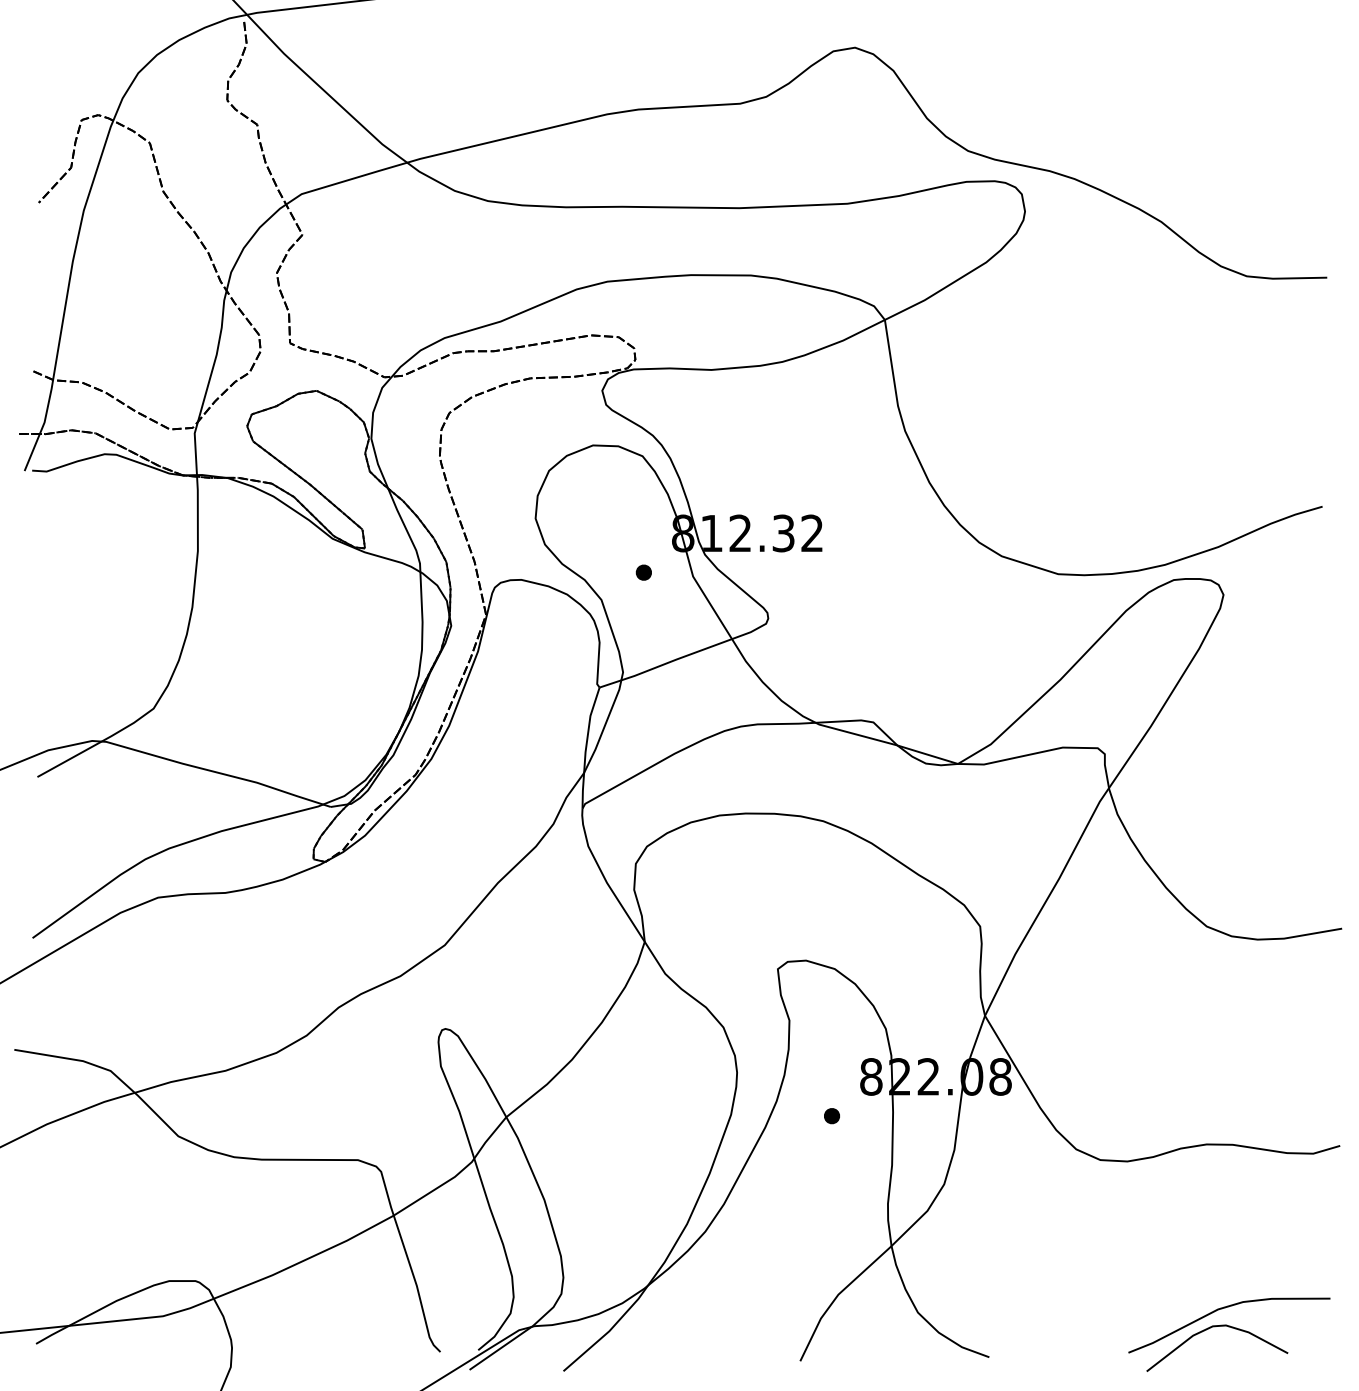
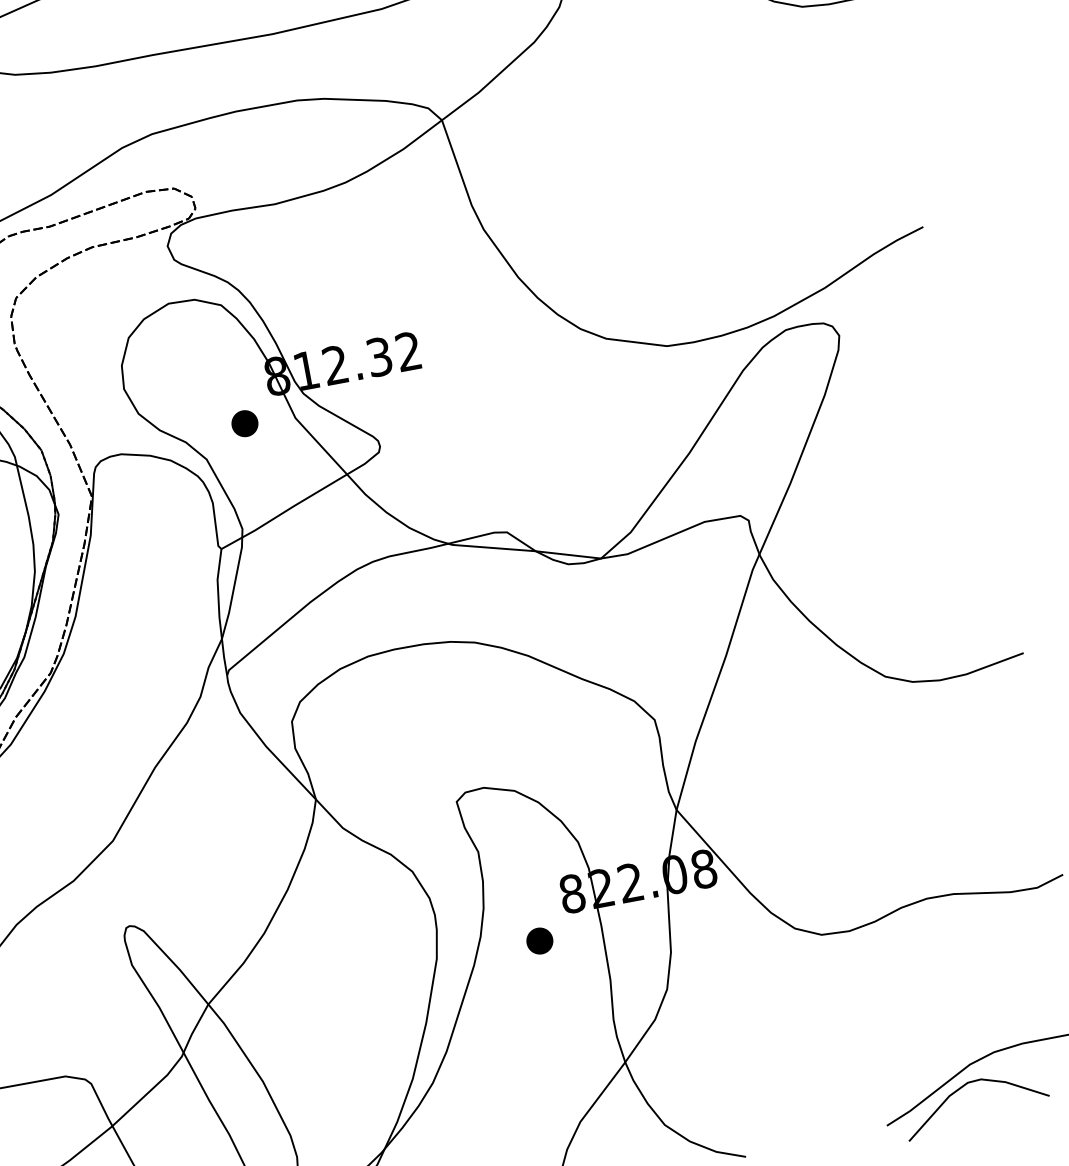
part: (643, 572) -> (244, 423), size x1.6
part: (831, 1116) -> (539, 941), size x1.6

